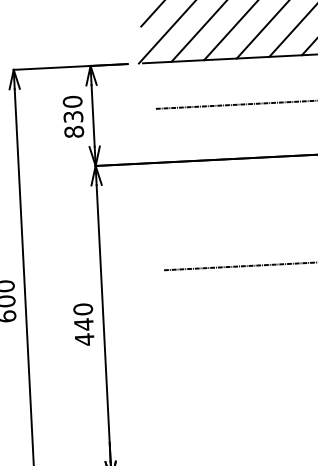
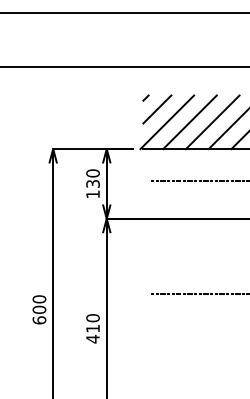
text: (73, 132) -> (92, 194), 830 -> 130
text: (83, 324) -> (92, 328), 440 -> 410

